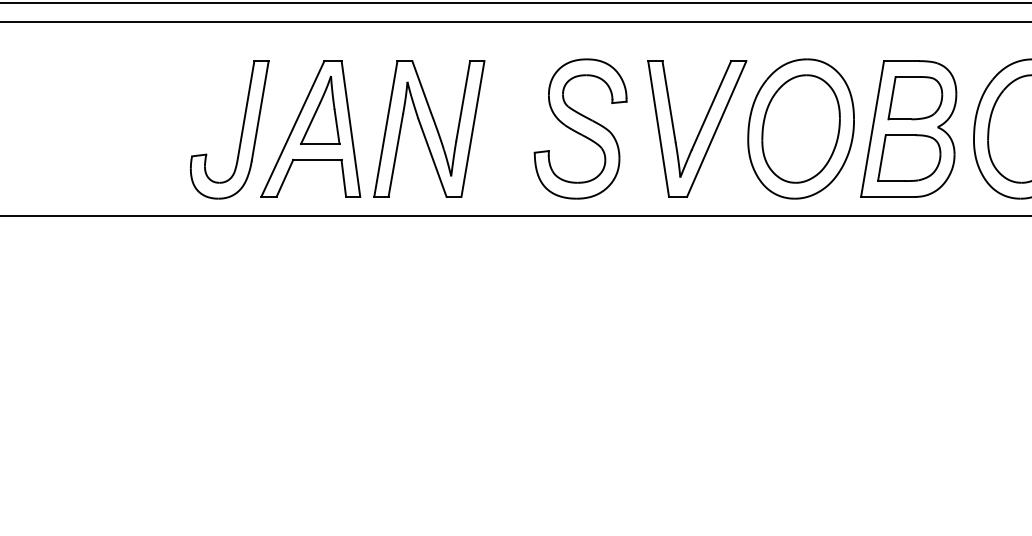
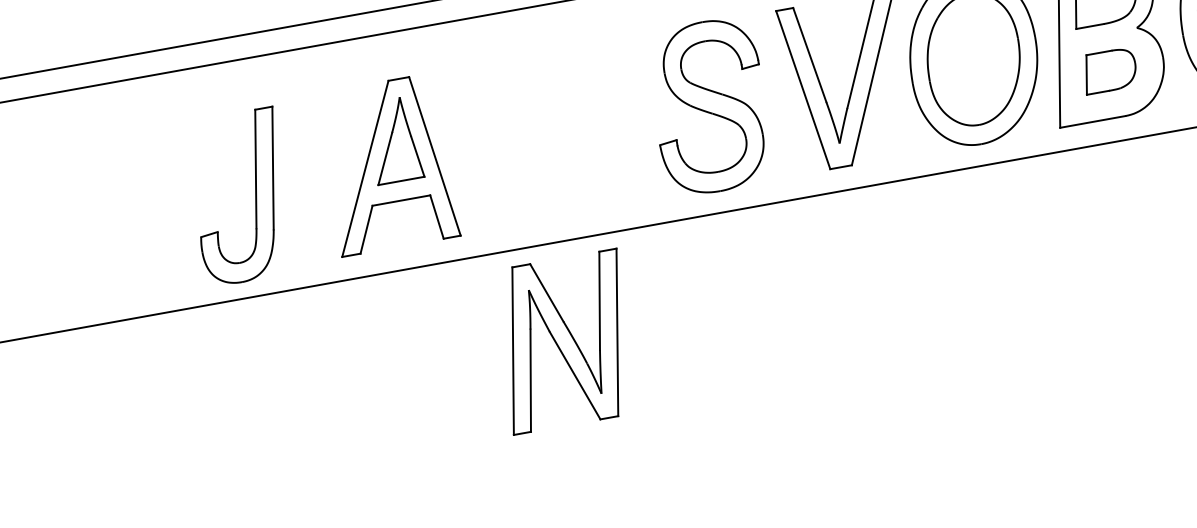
part: (429, 128) -> (565, 341), moved
part: (241, 129) -> (254, 194), moved
part: (909, 157) -> (1109, 70), size x0.7

